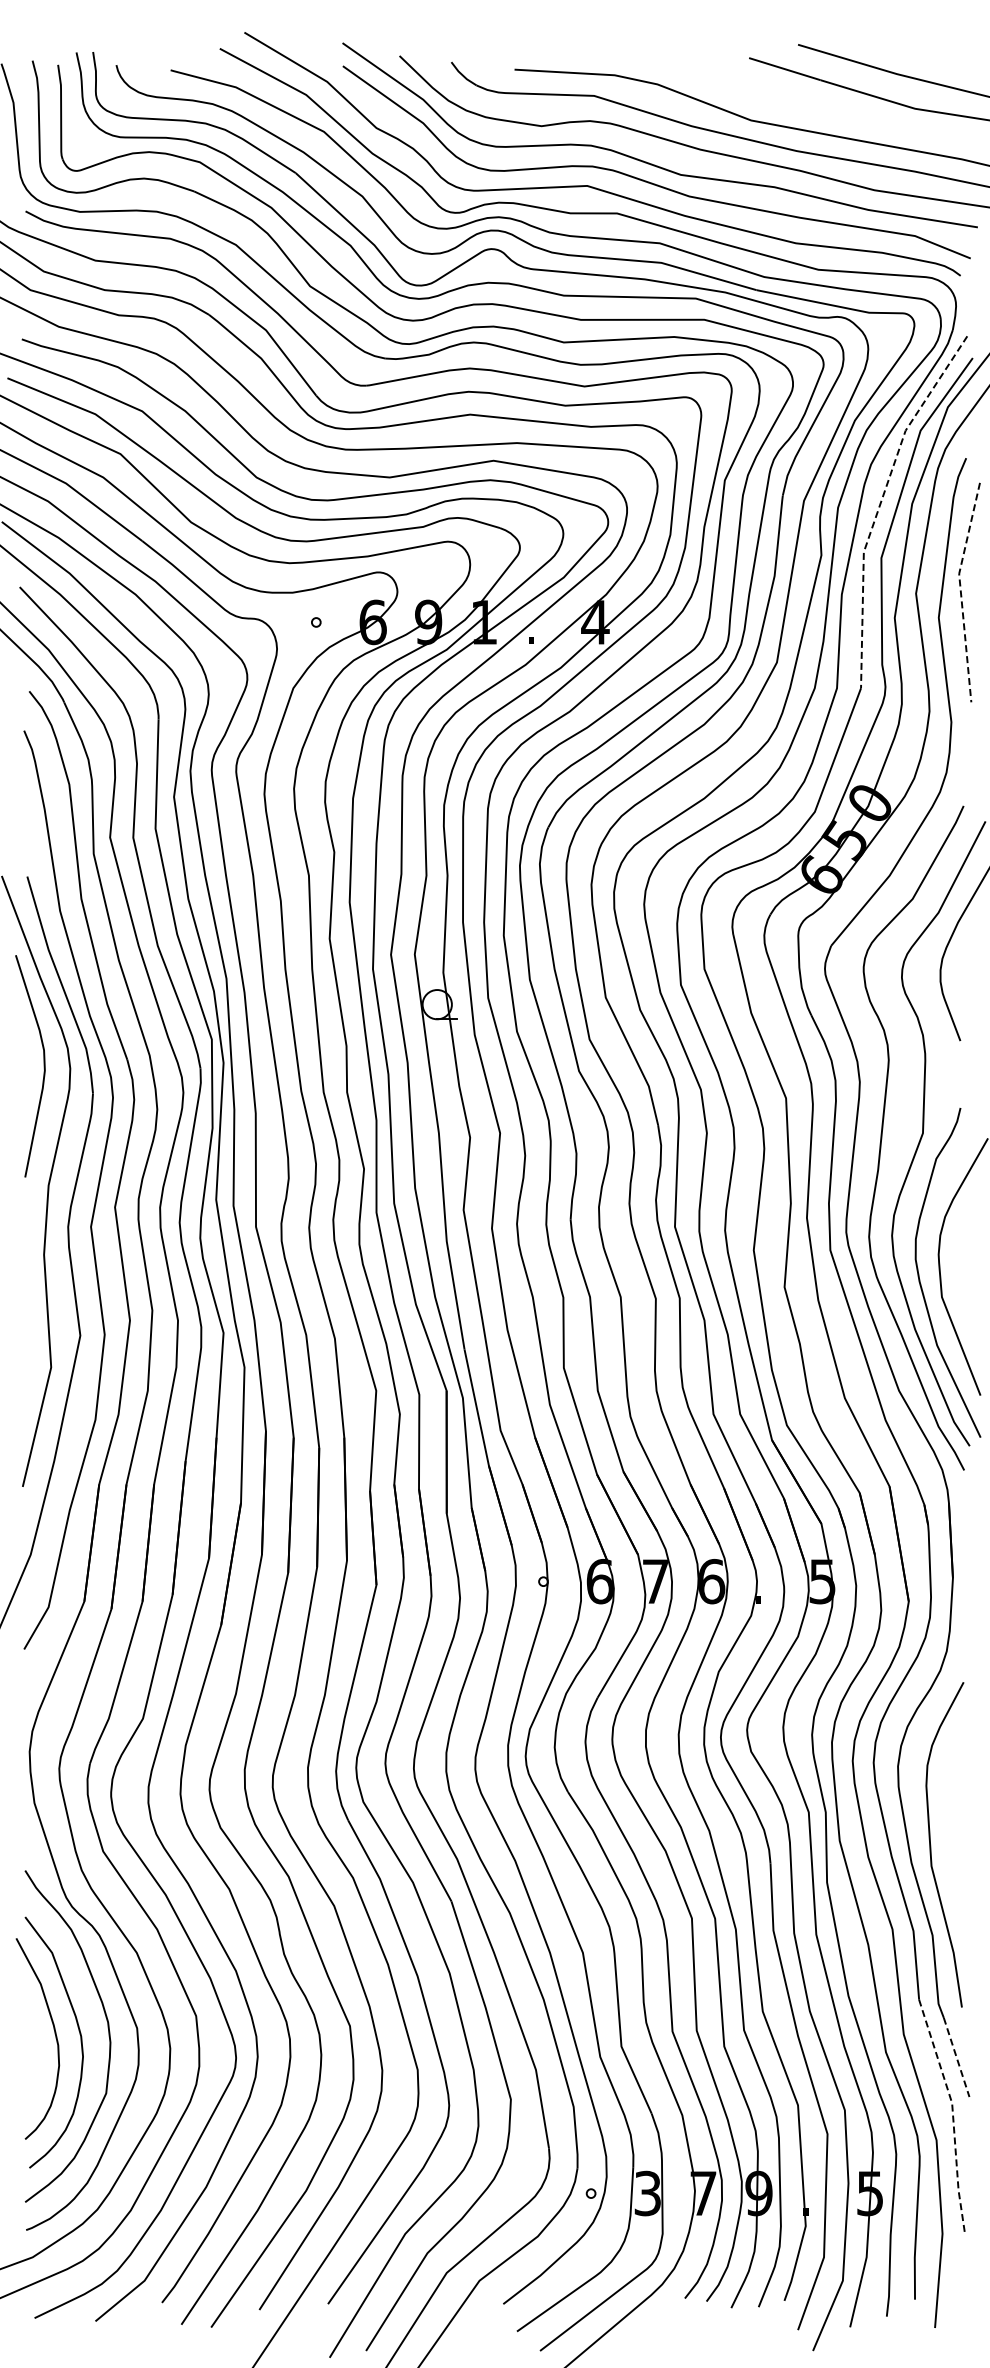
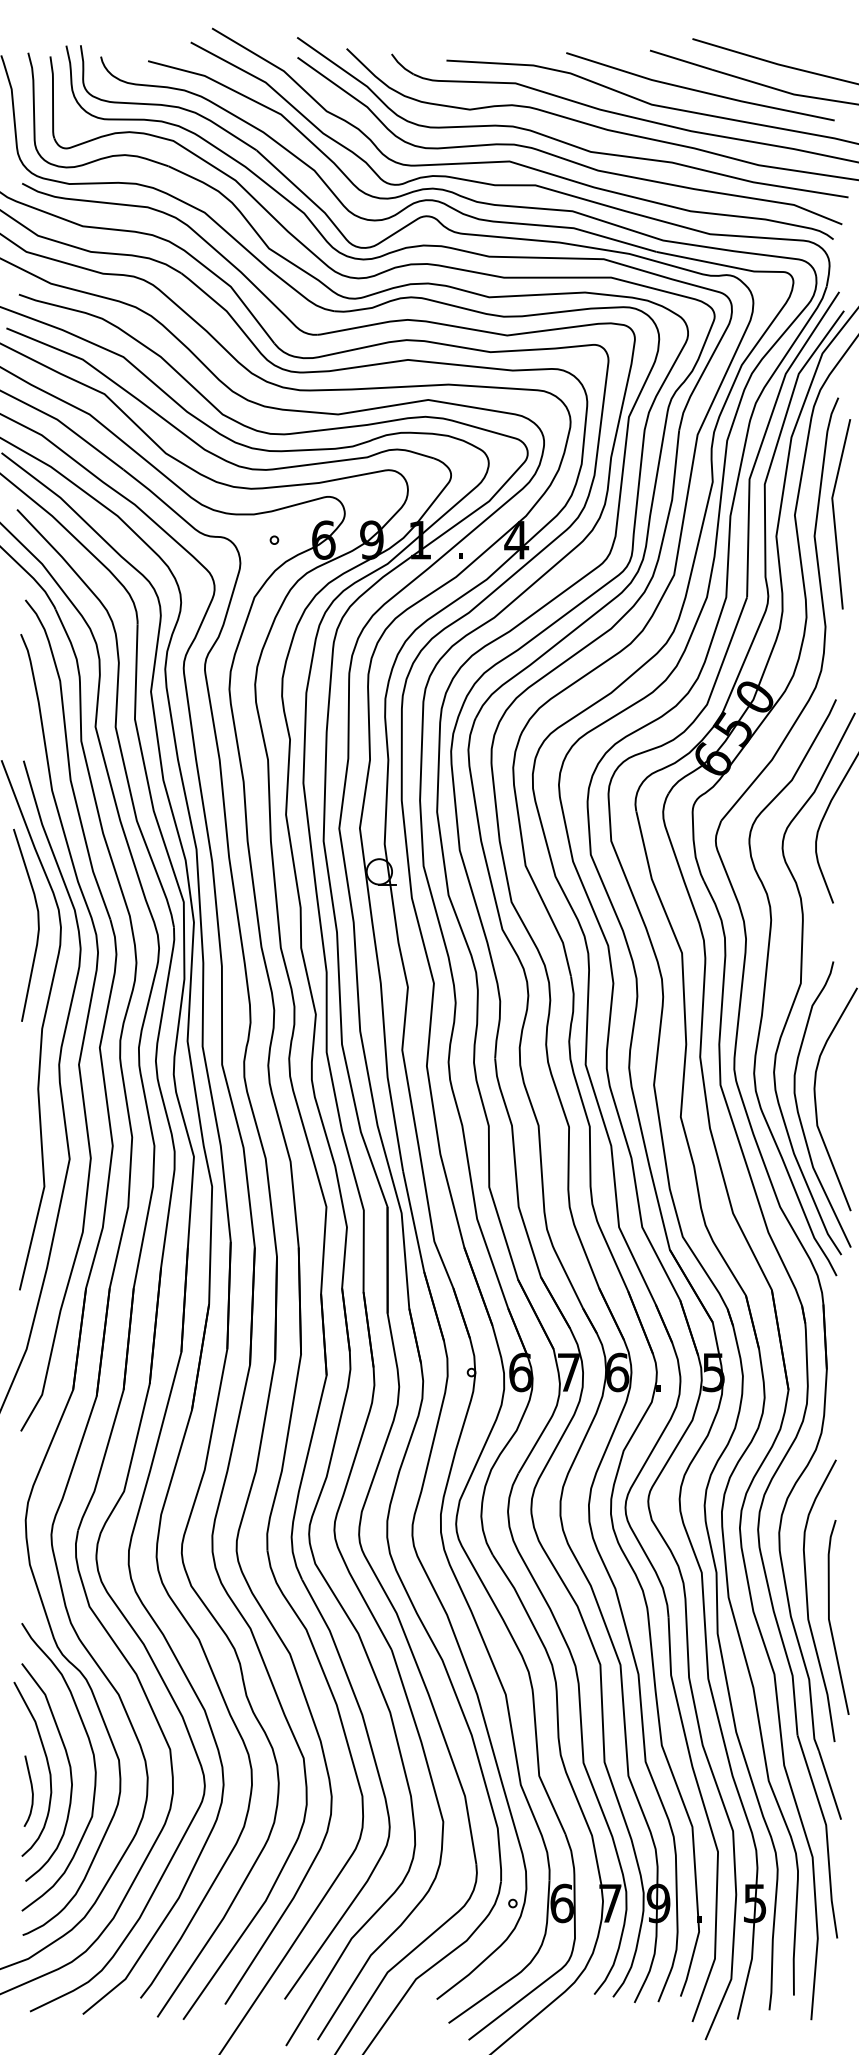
line: (804, 103) -> (698, 89), added
line: (880, 503) -> (763, 437), dashed -> solid
line: (960, 590) -> (833, 512), dashed -> solid
curve: (956, 1863) -> (829, 1617), added
line: (956, 2057) -> (829, 1785), dashed -> solid
curve: (36, 2064) -> (31, 1791), added
line: (953, 2115) -> (827, 1835), dashed -> solid
text: (647, 2193) -> (561, 1903), 3 -> 6

